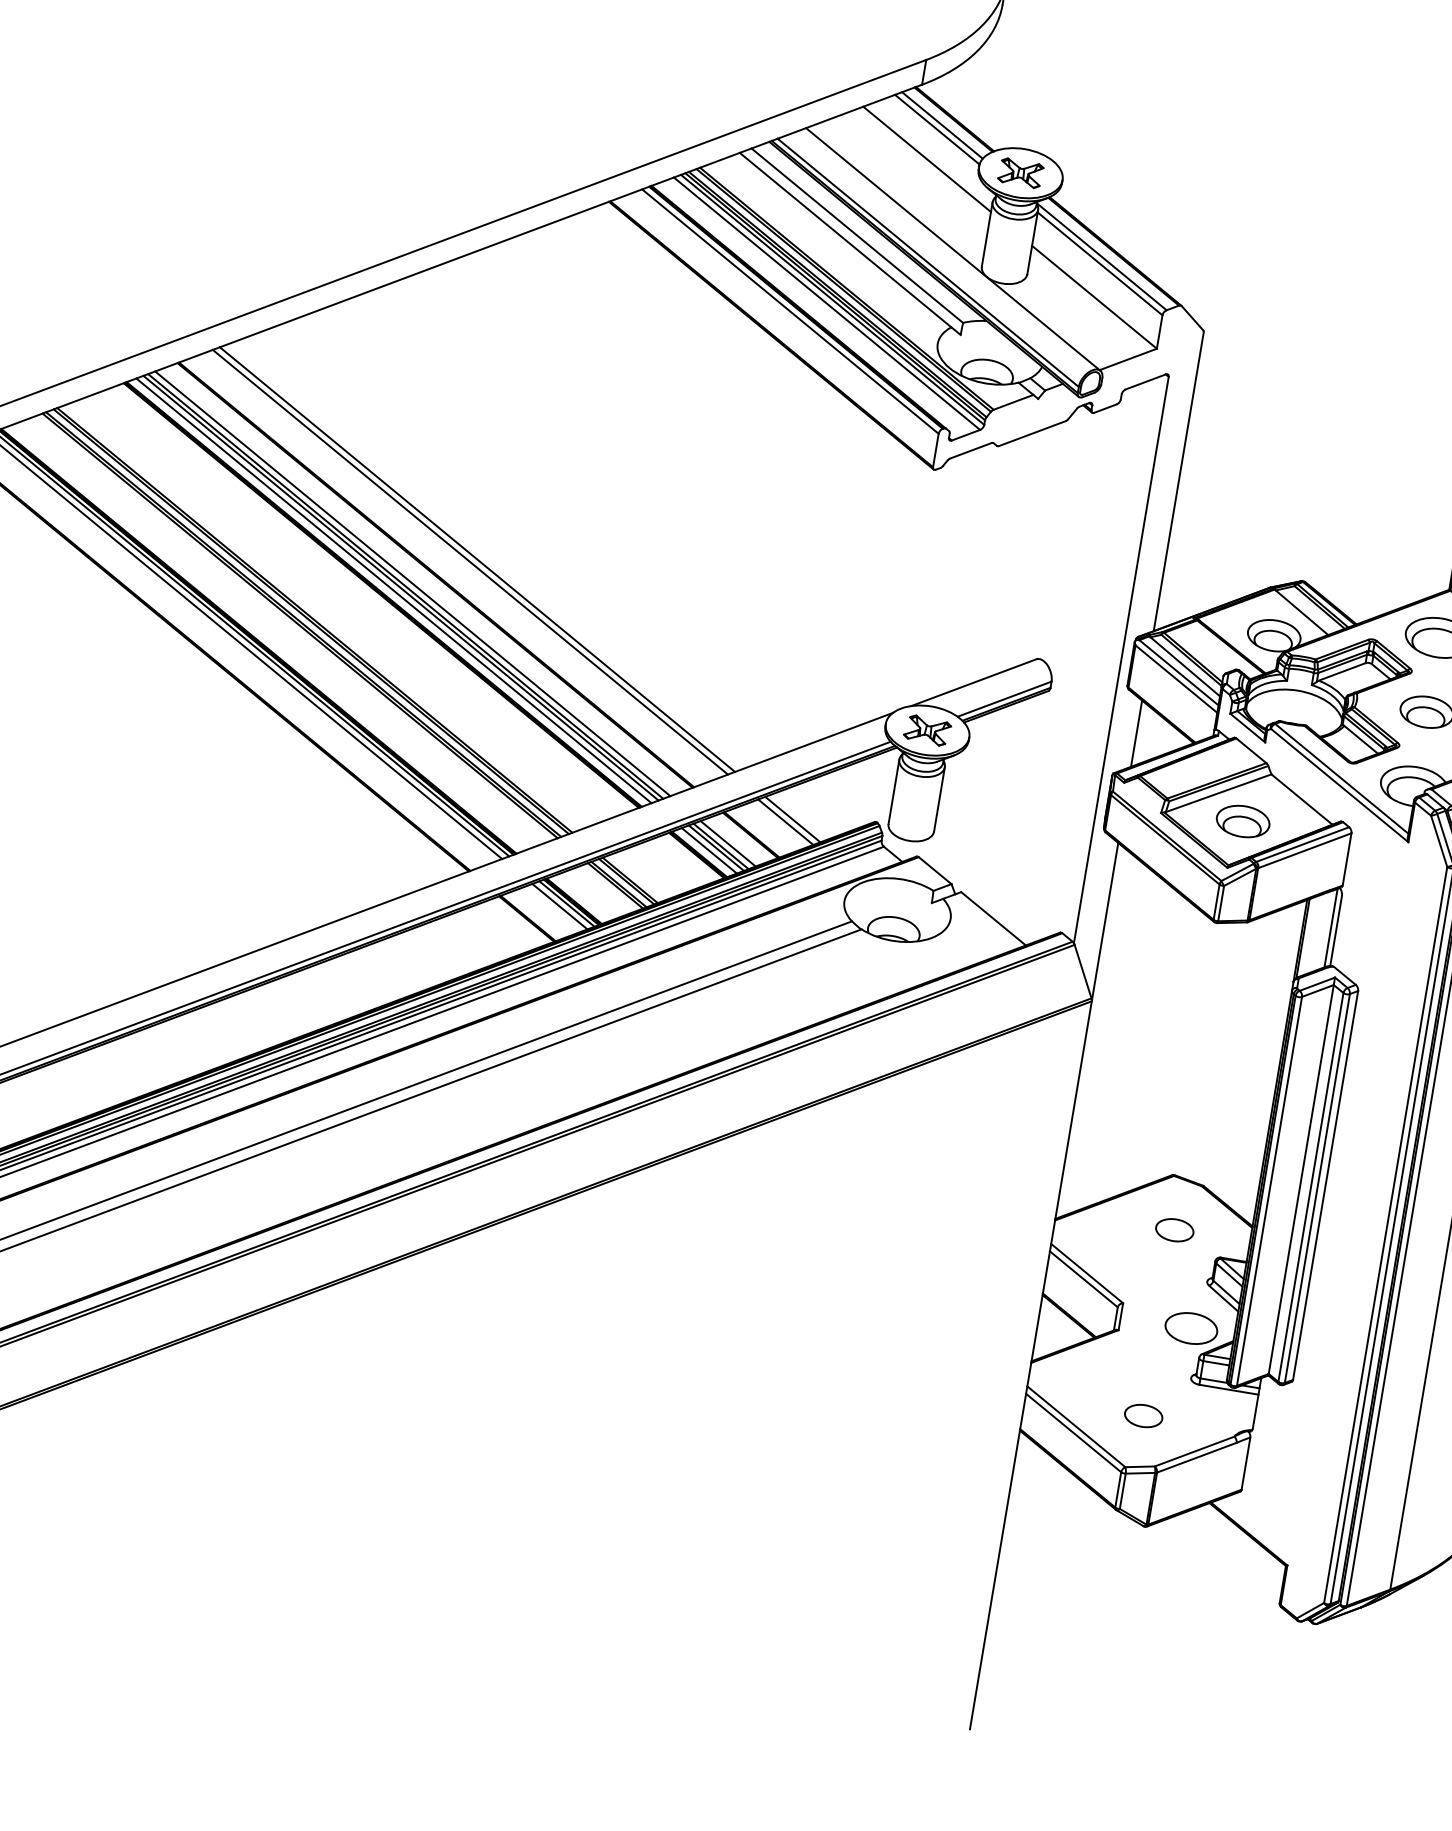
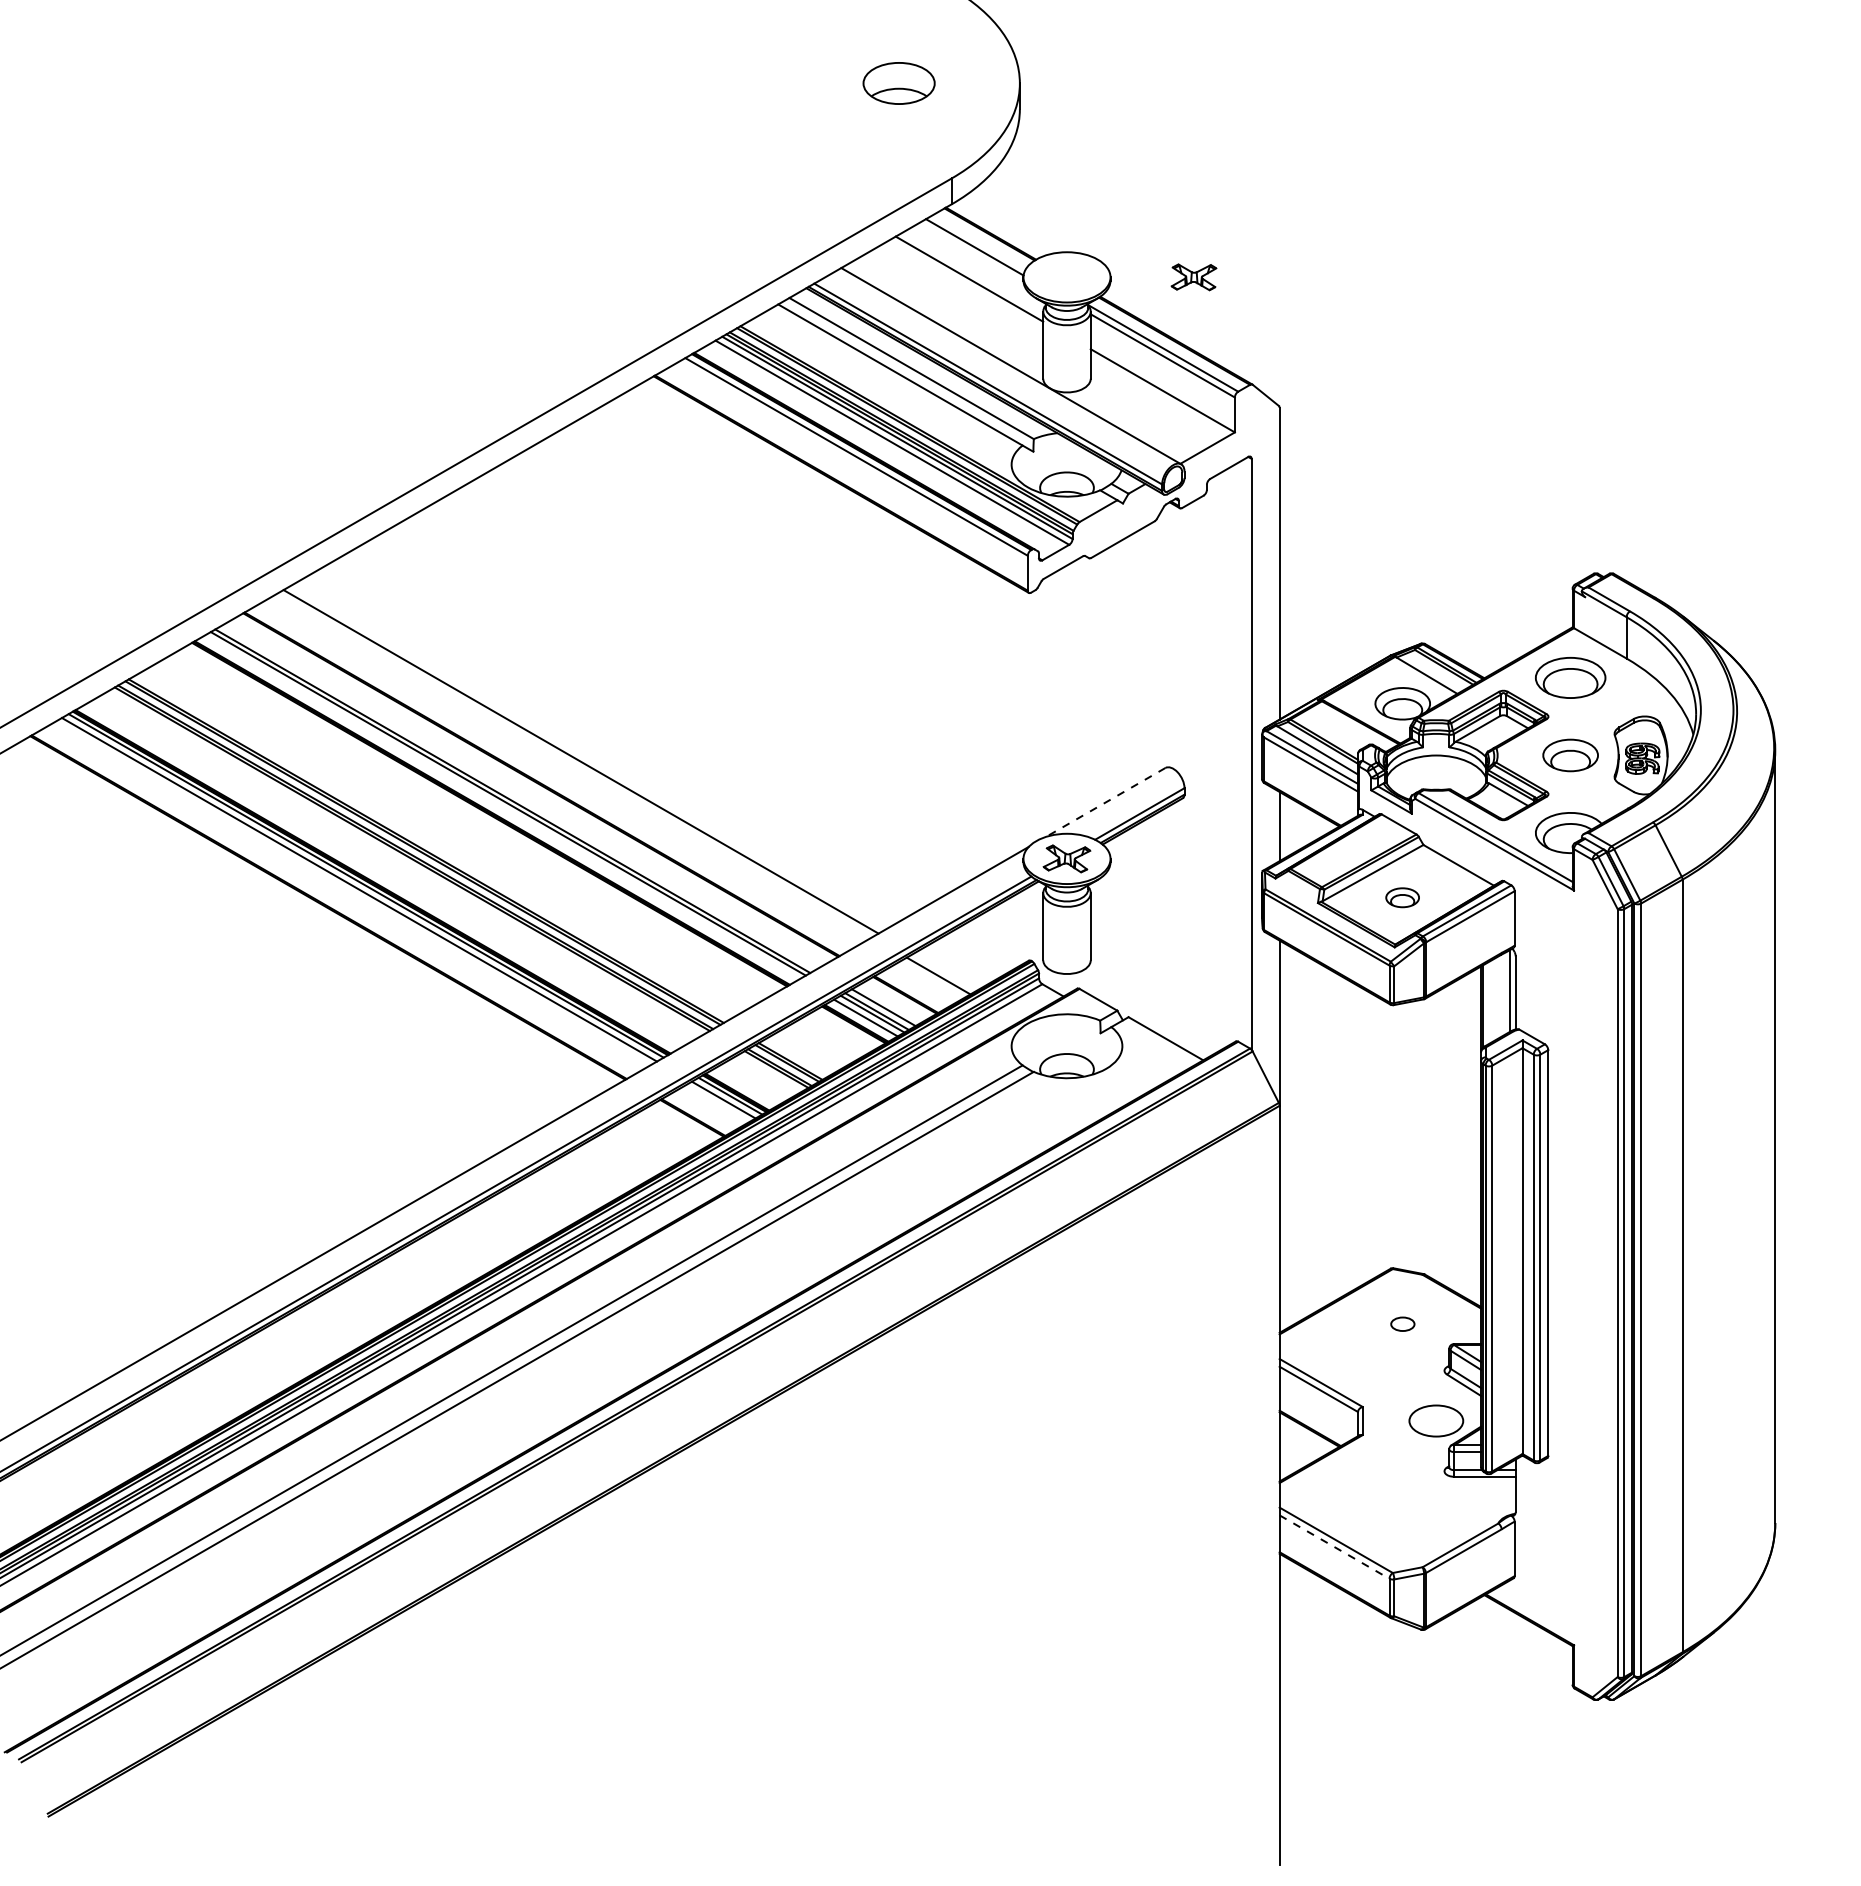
line: (941, 125) -> (978, 242), removed
part: (1020, 173) -> (1193, 277), moved
line: (469, 561) -> (573, 765), removed
line: (412, 583) -> (519, 797), removed
line: (393, 590) -> (501, 807), removed
line: (973, 682) -> (1105, 802), solid -> dashed
line: (793, 818) -> (945, 971), removed
part: (1242, 821) -> (1402, 897), size x0.6
part: (1174, 1230) -> (1402, 1324), size x0.6
part: (1143, 1415) -> (1402, 1517), removed
line: (1074, 1433) -> (1335, 1547), solid -> dashed

